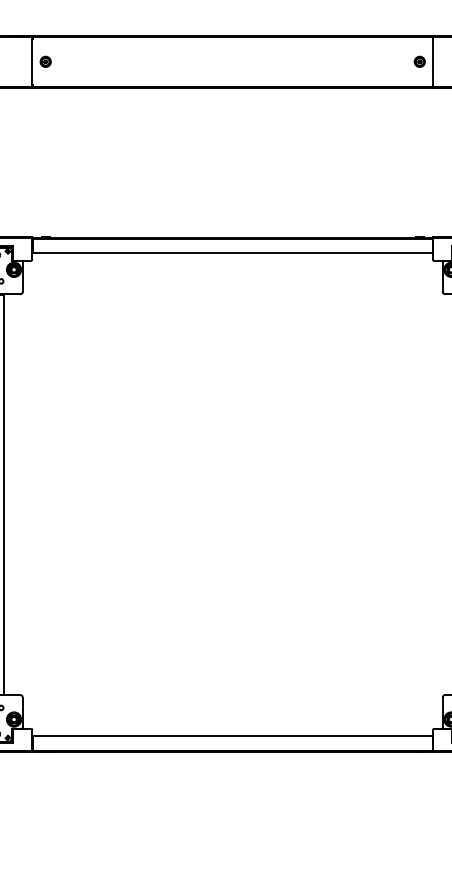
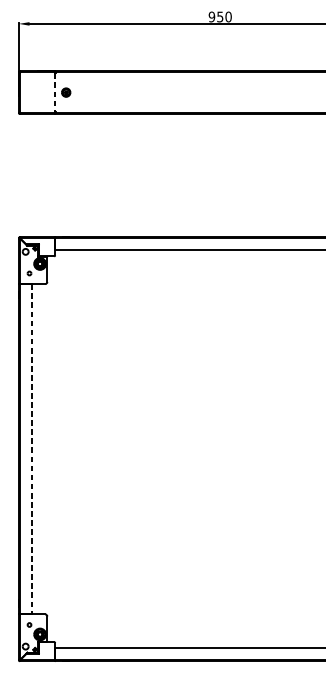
line: (32, 62) -> (55, 93), solid -> dashed
line: (4, 495) -> (32, 449), solid -> dashed

